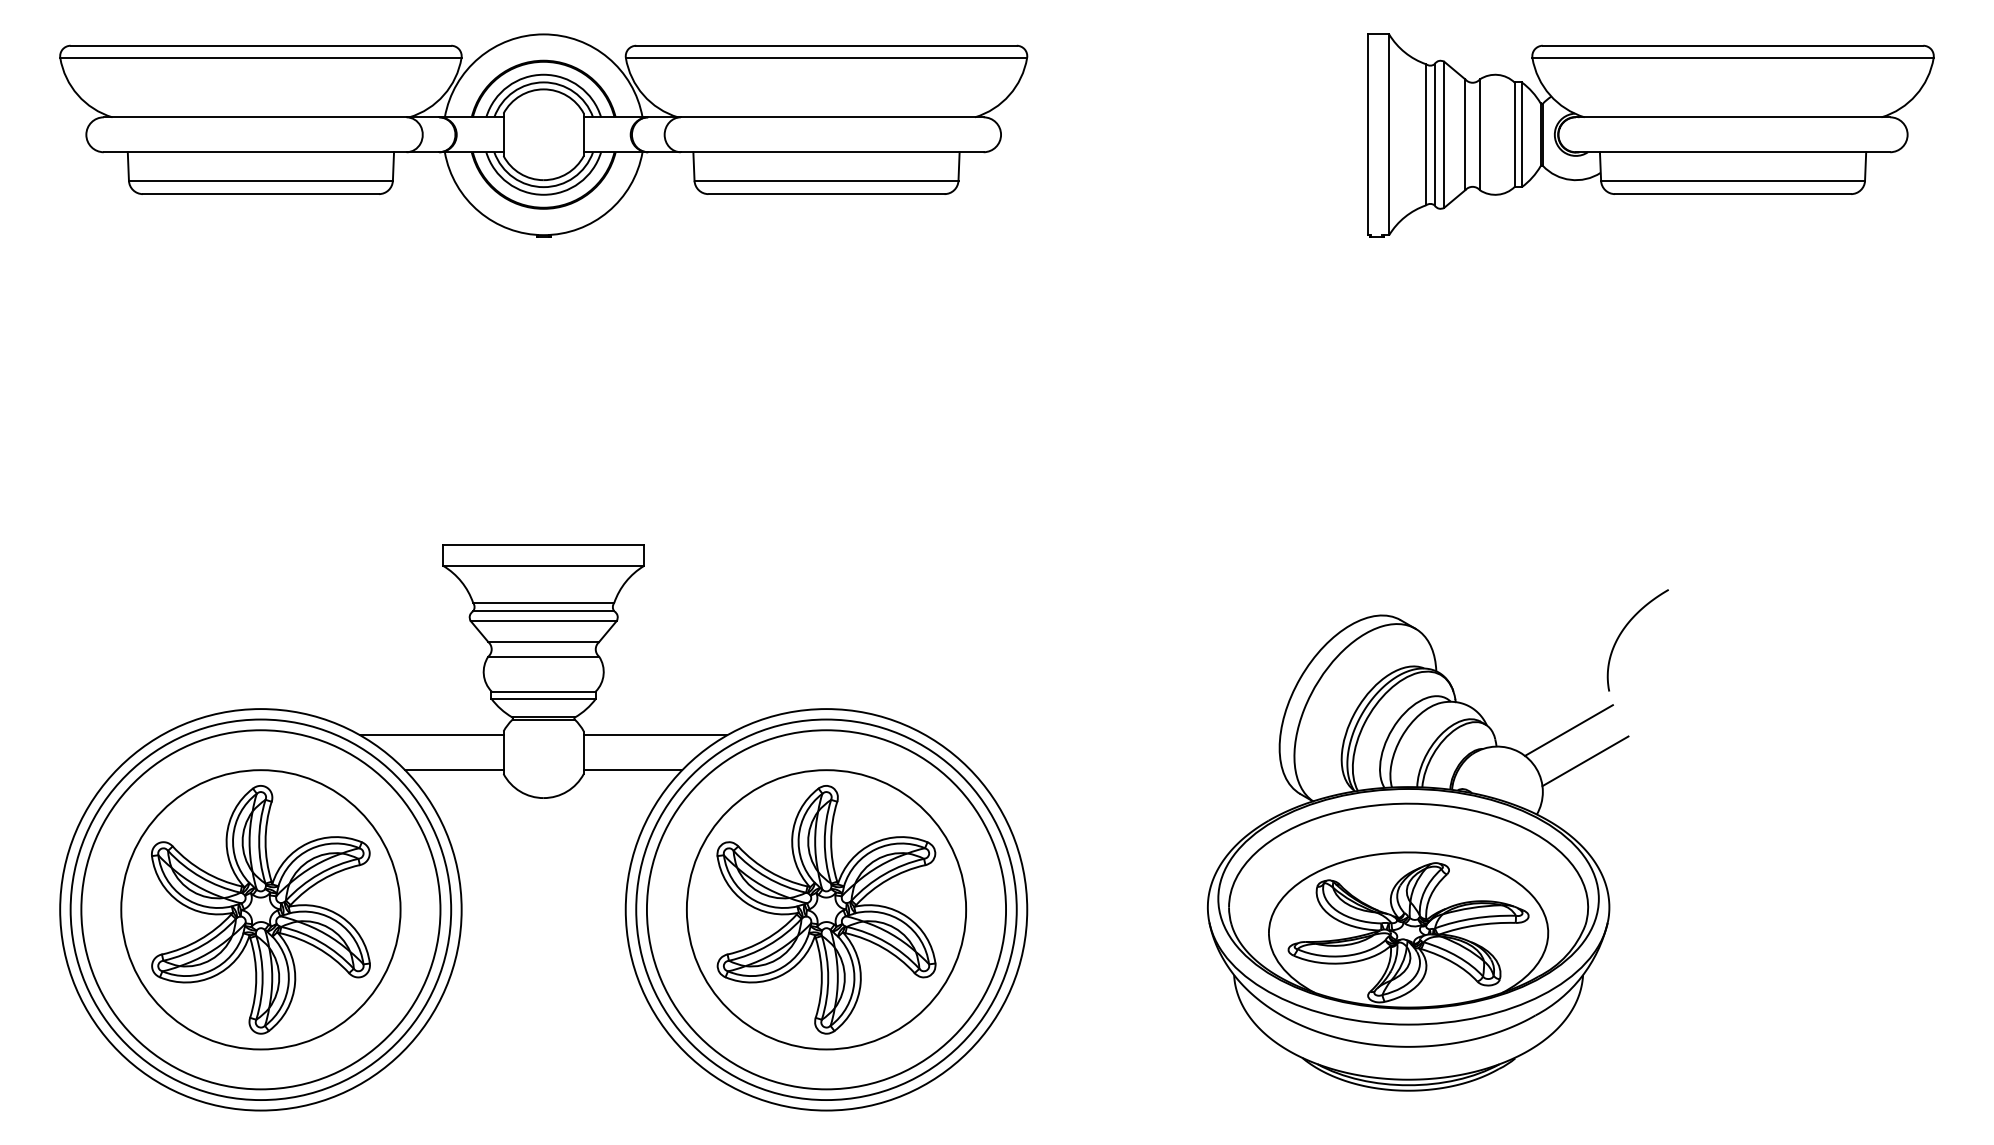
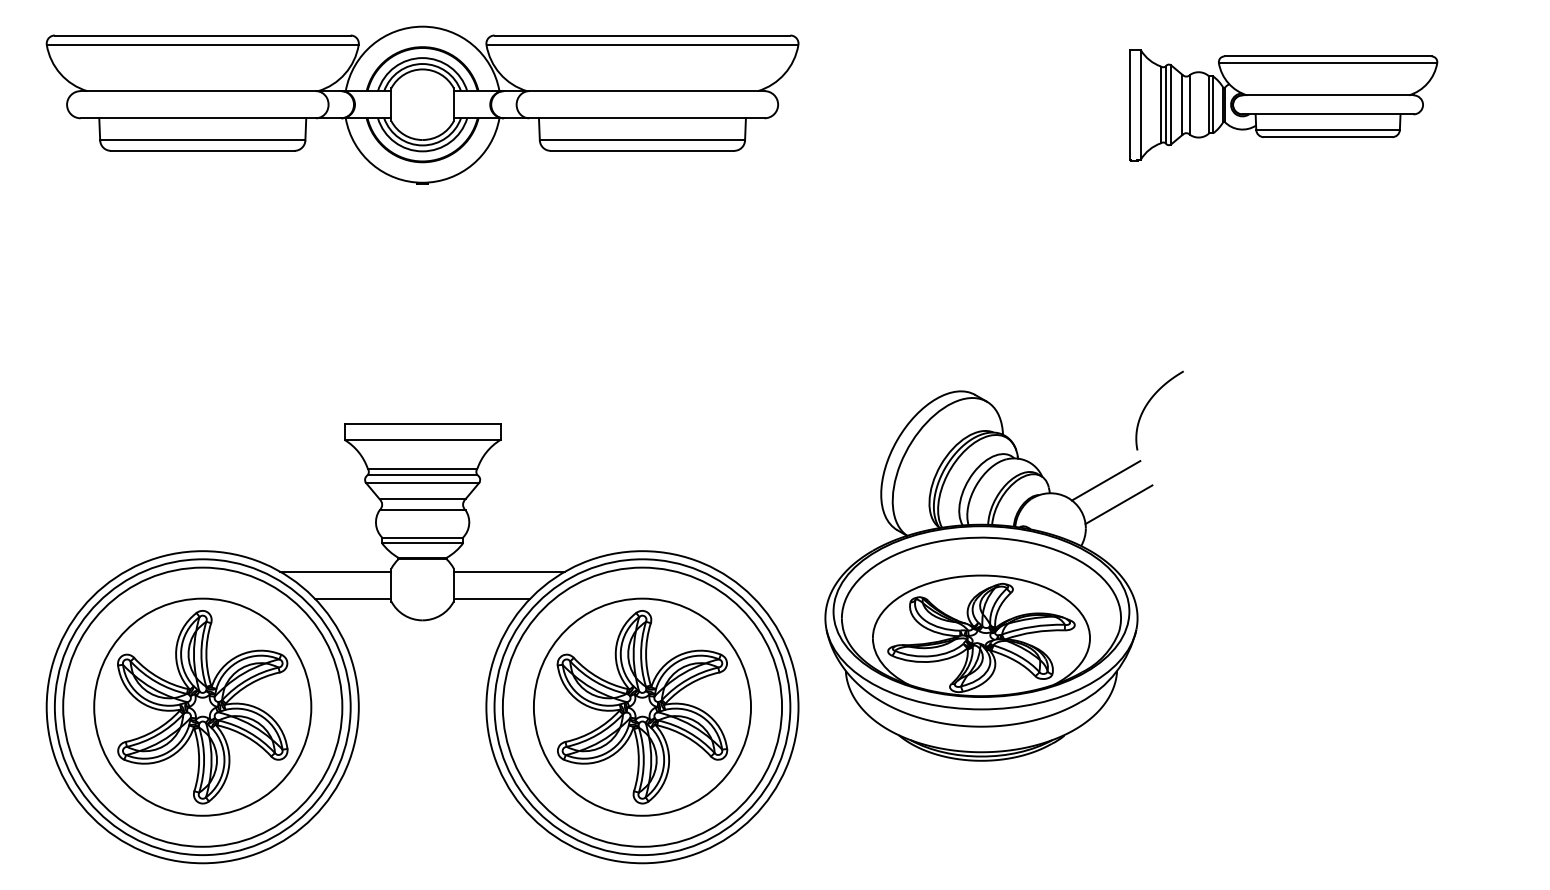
part: (1650, 135) -> (1283, 105), size x0.7
part: (1437, 840) -> (1003, 566), moved

